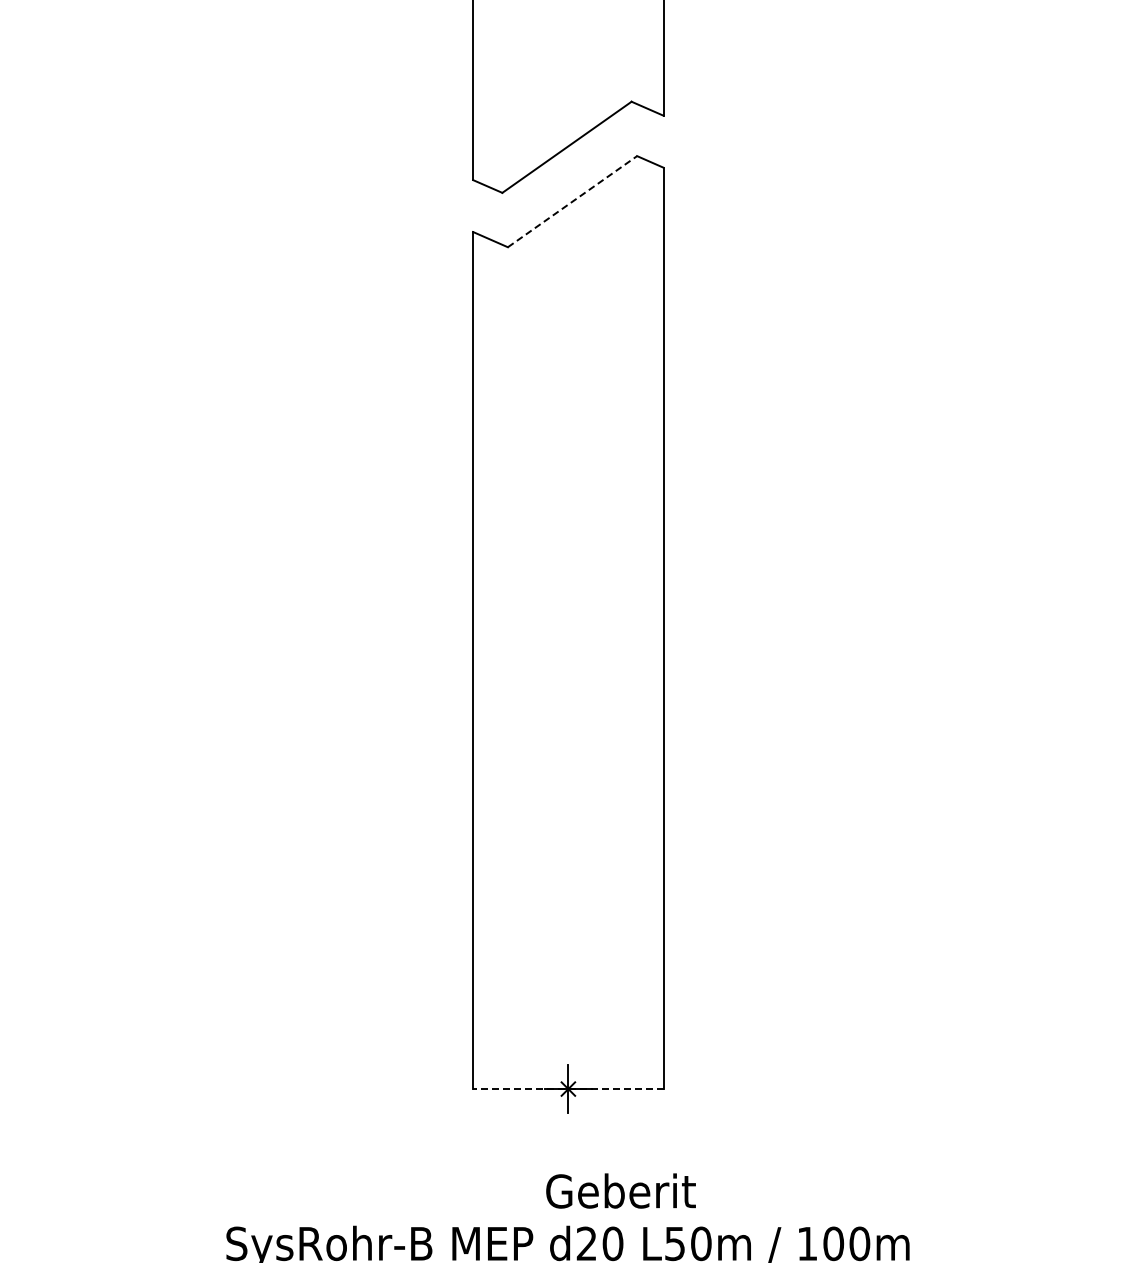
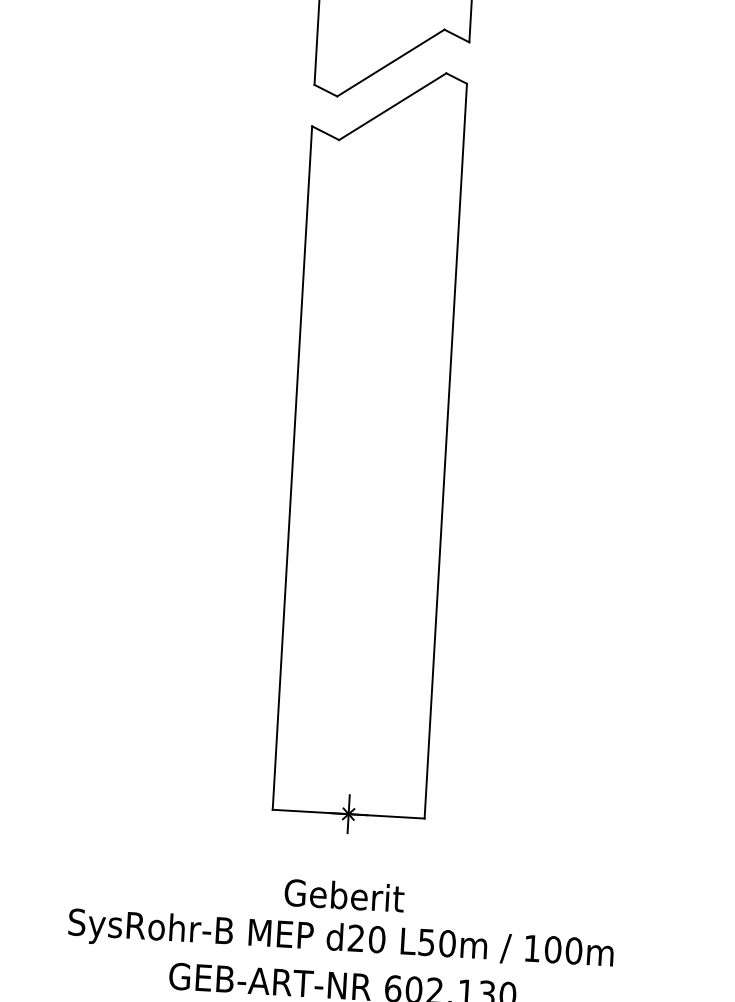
line: (572, 201) -> (392, 106), dashed -> solid
line: (567, 1089) -> (347, 814), dashed -> solid
text: (620, 1190) -> (344, 895), moved

